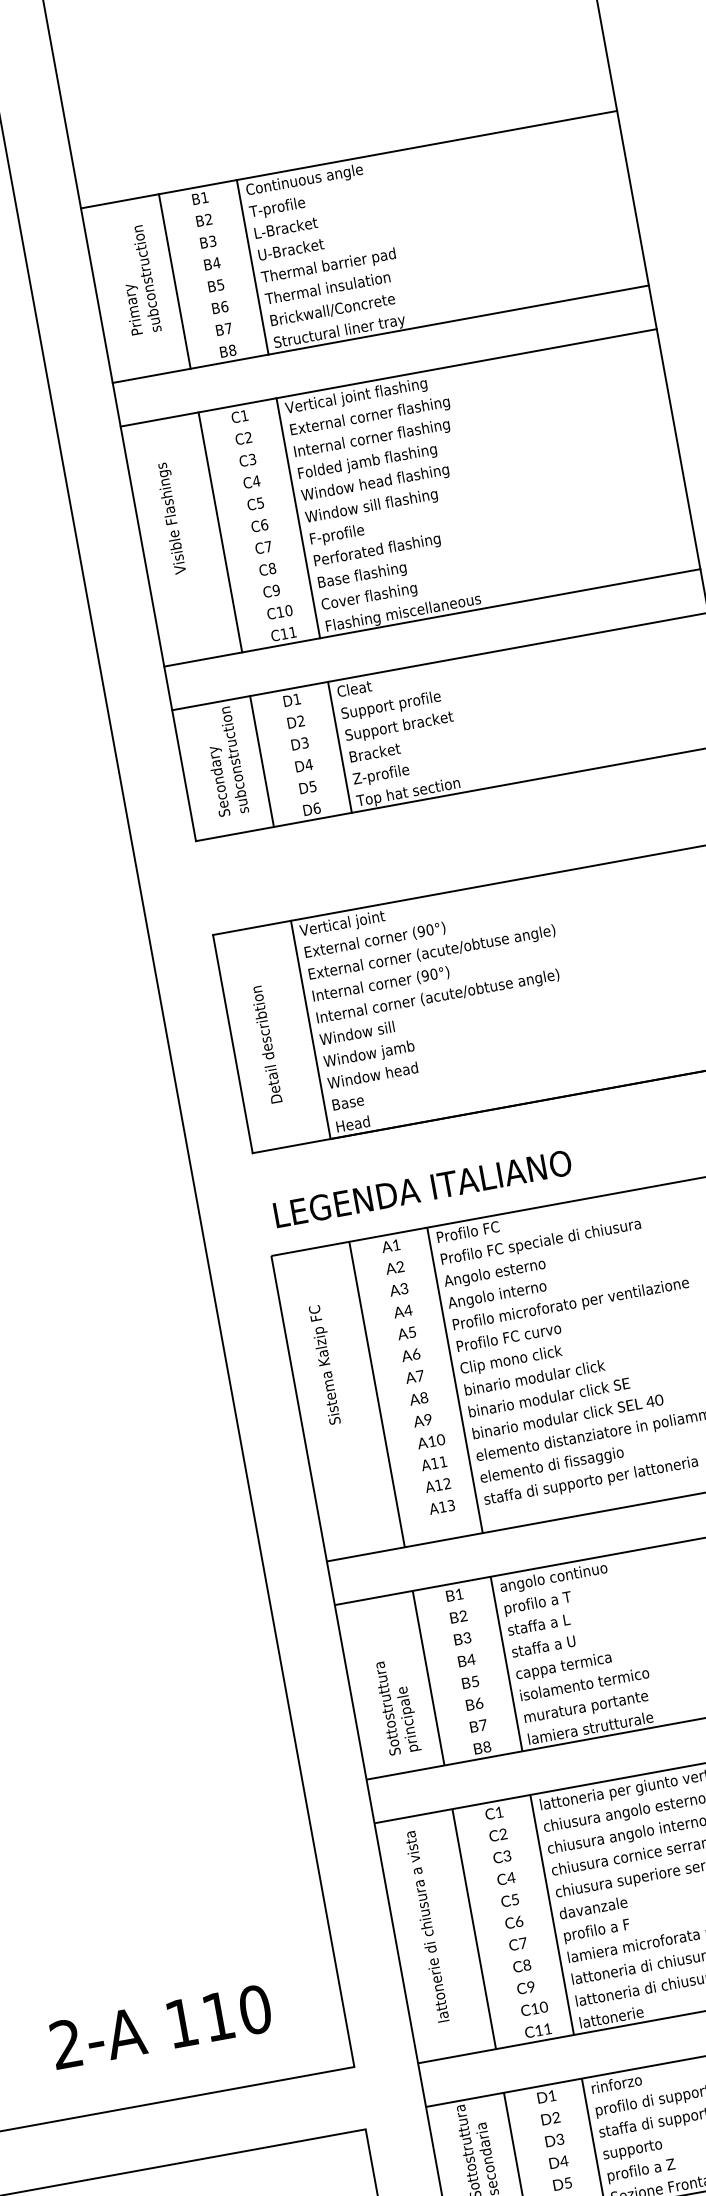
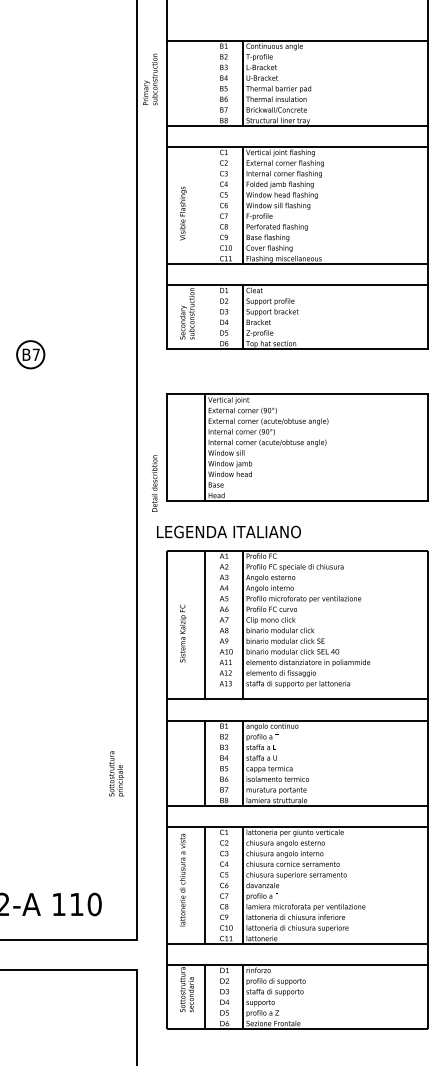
text: (137, 280) -> (150, 79), moved
line: (173, 280) -> (204, 82), removed
text: (172, 518) -> (183, 213), moved
line: (219, 530) -> (204, 204), removed
line: (261, 760) -> (204, 316), removed
text: (266, 1044) -> (154, 483), moved
text: (421, 1188) -> (228, 531), moved
text: (326, 1364) -> (183, 633), moved
text: (396, 1706) -> (116, 773), moved

